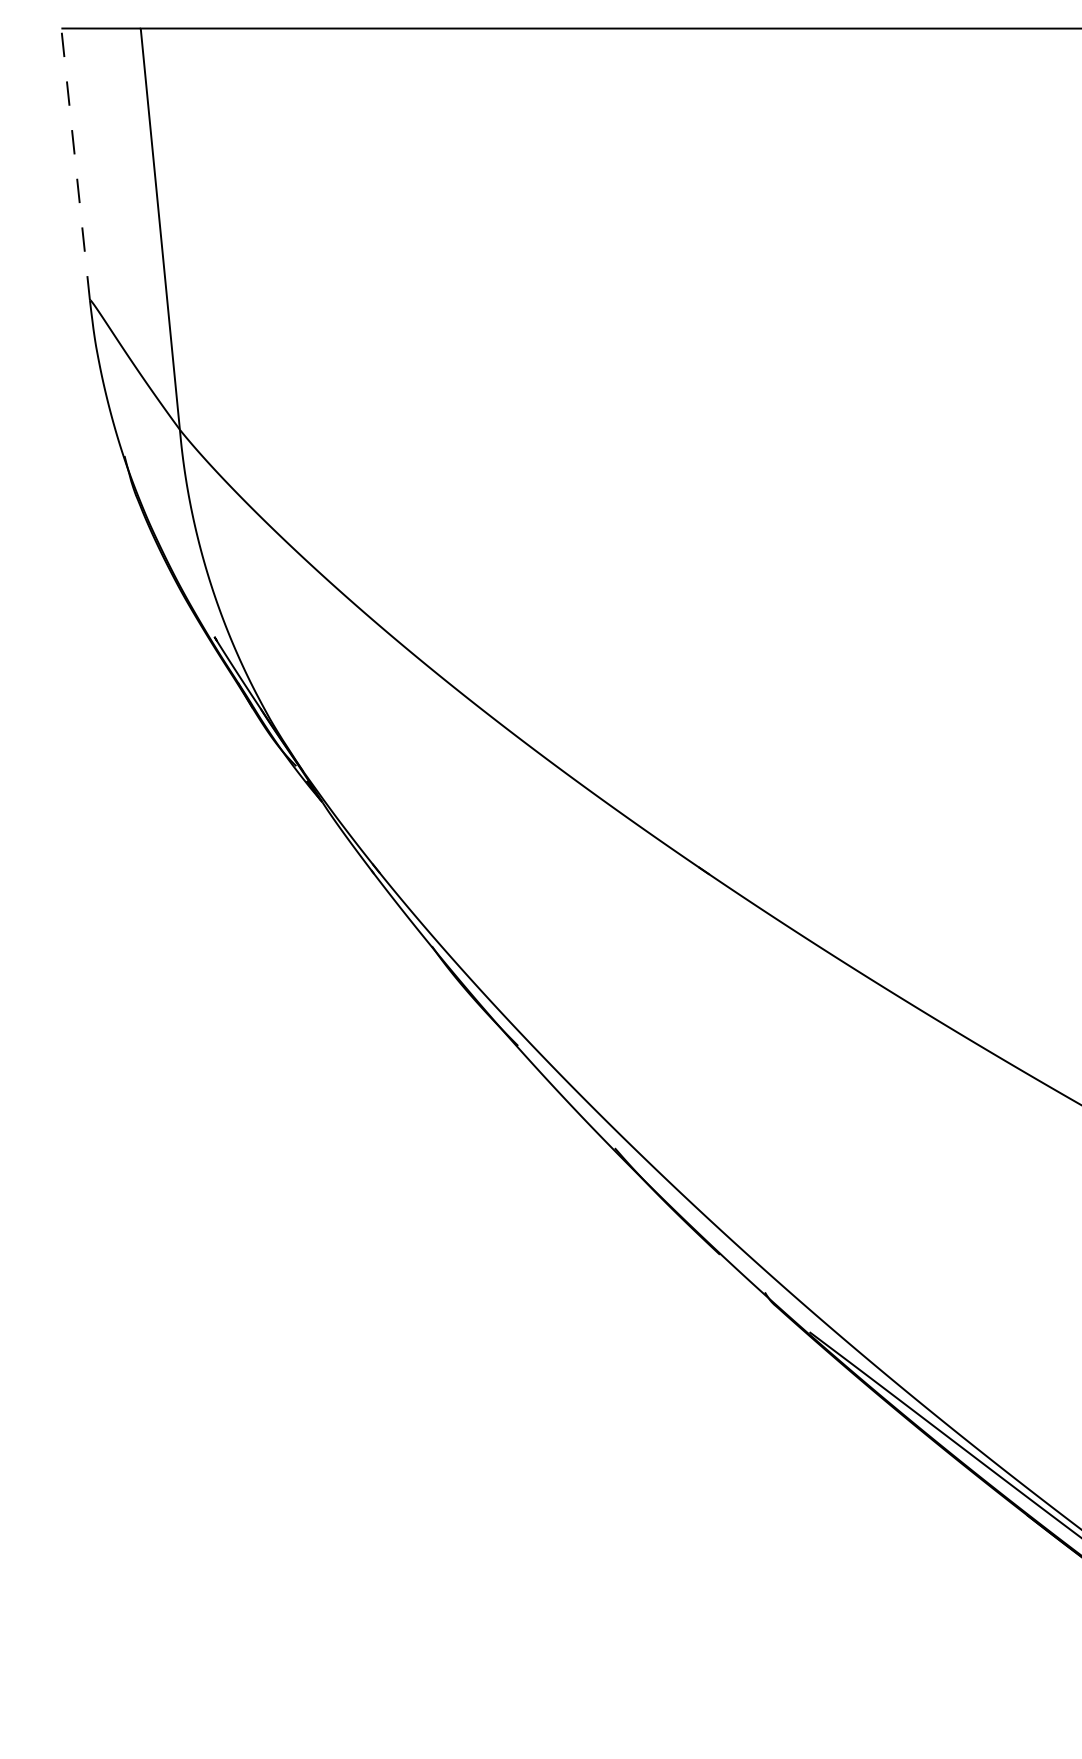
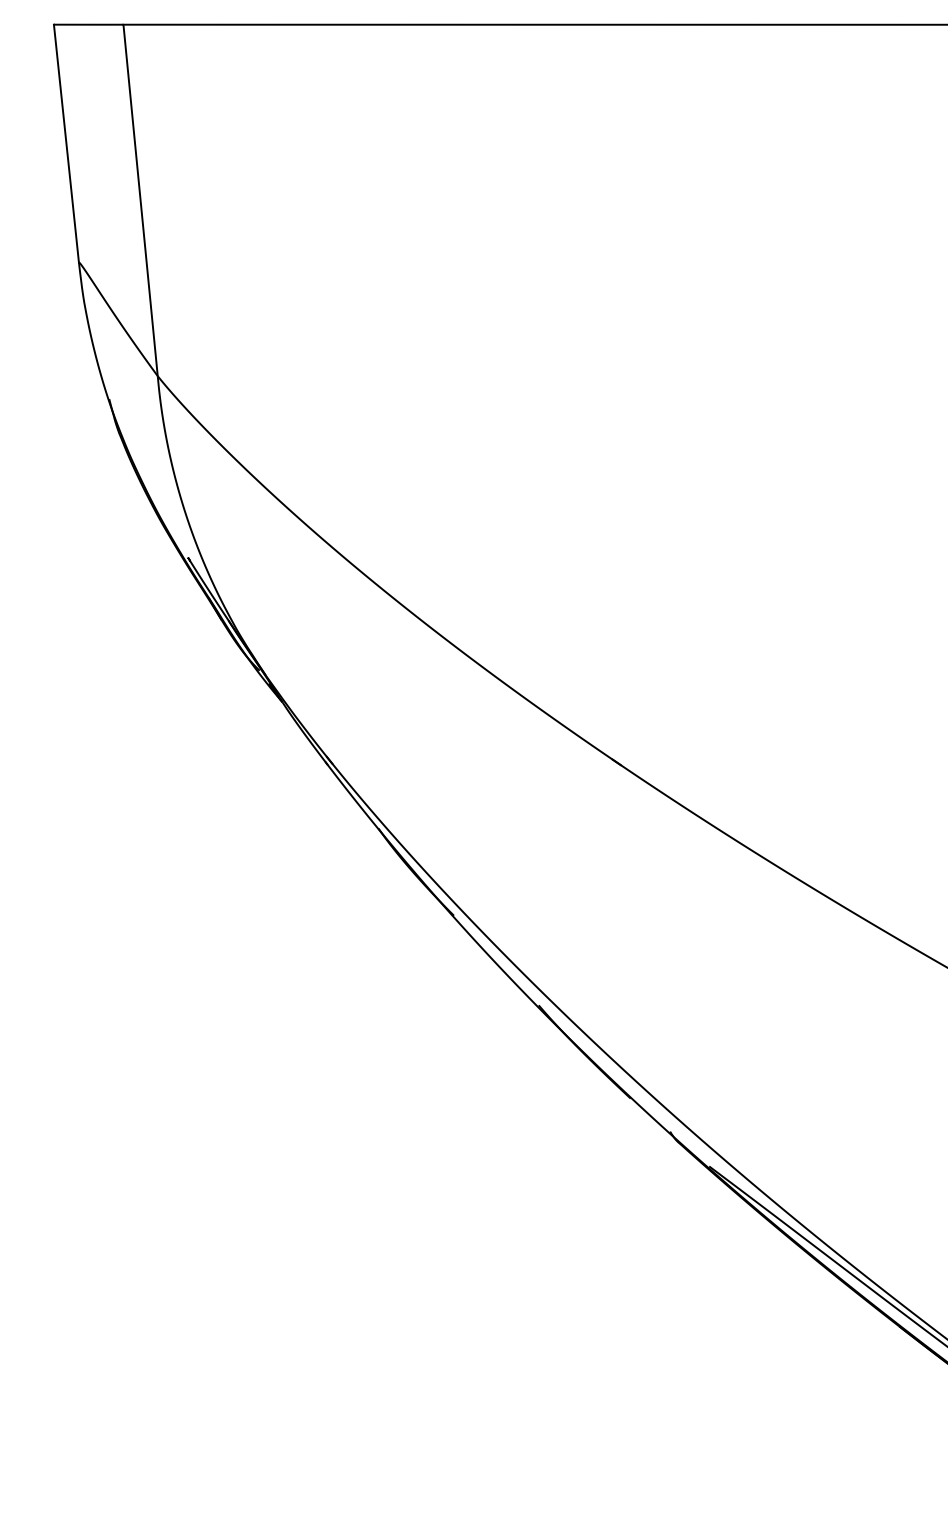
line: (75, 164) -> (66, 143), dashed -> solid

